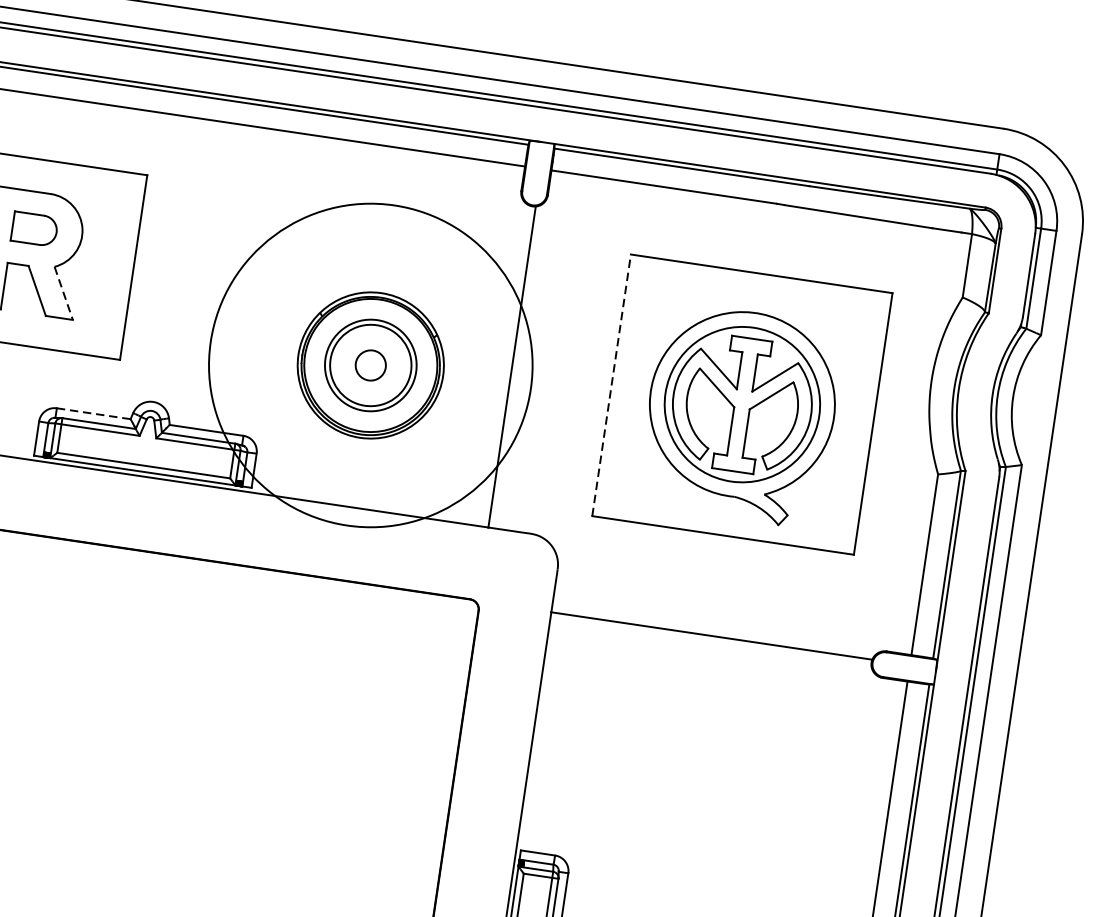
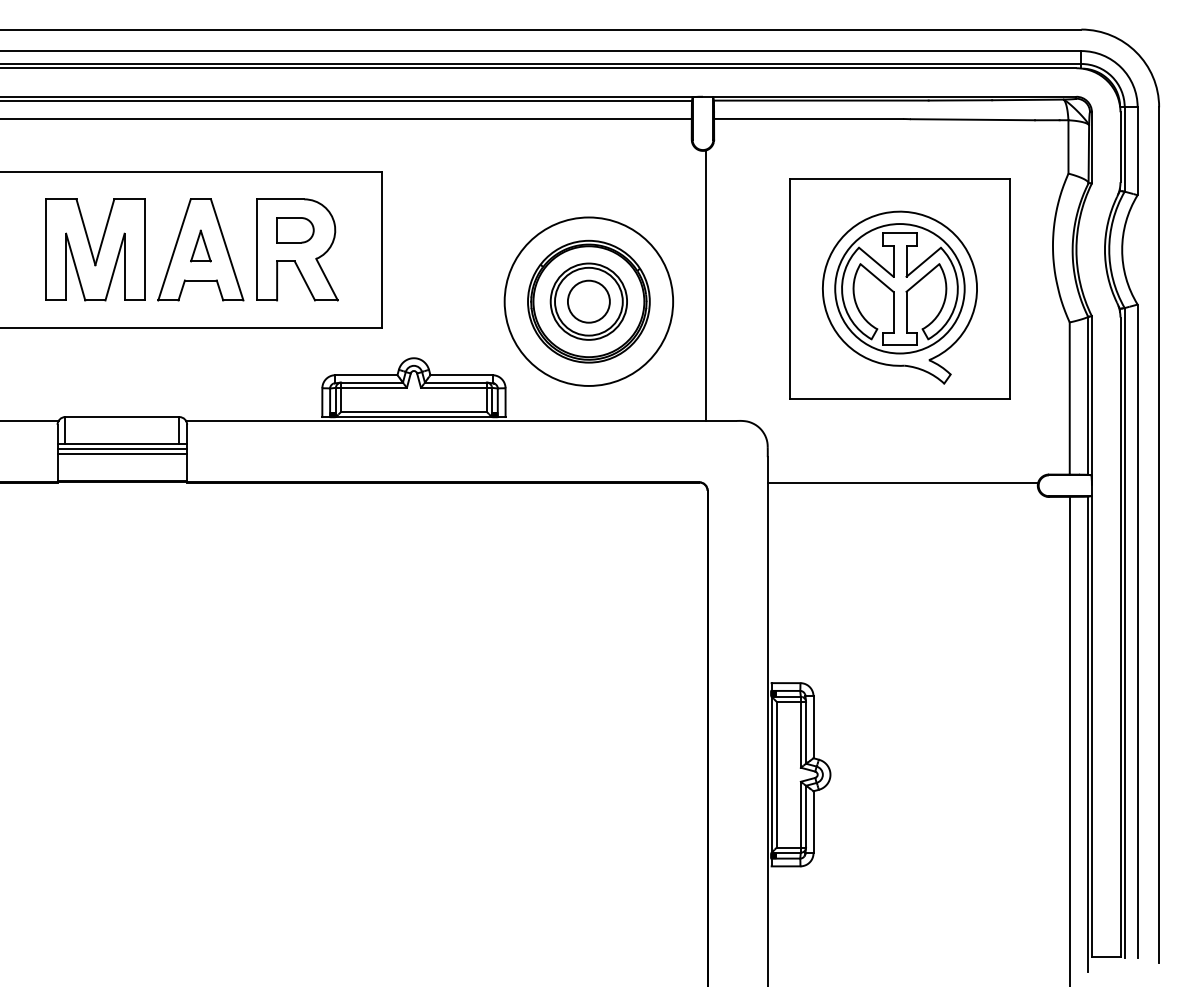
line: (64, 294) -> (327, 280), dashed -> solid
circle: (370, 365) -> (588, 301), size x0.62
circle: (370, 365) -> (588, 301), size x1.67
line: (611, 384) -> (789, 288), dashed -> solid
line: (93, 414) -> (366, 375), dashed -> solid

